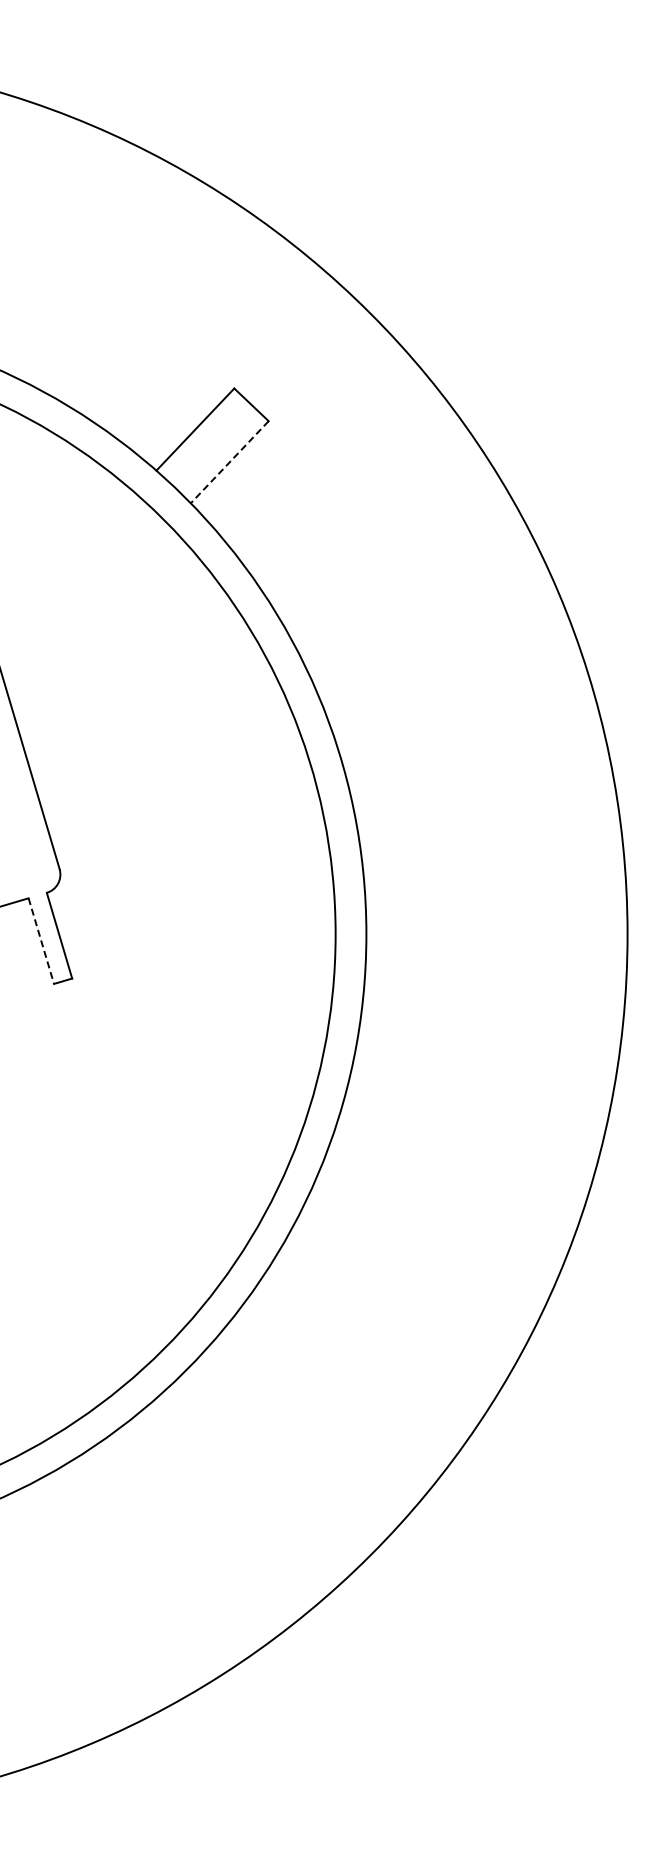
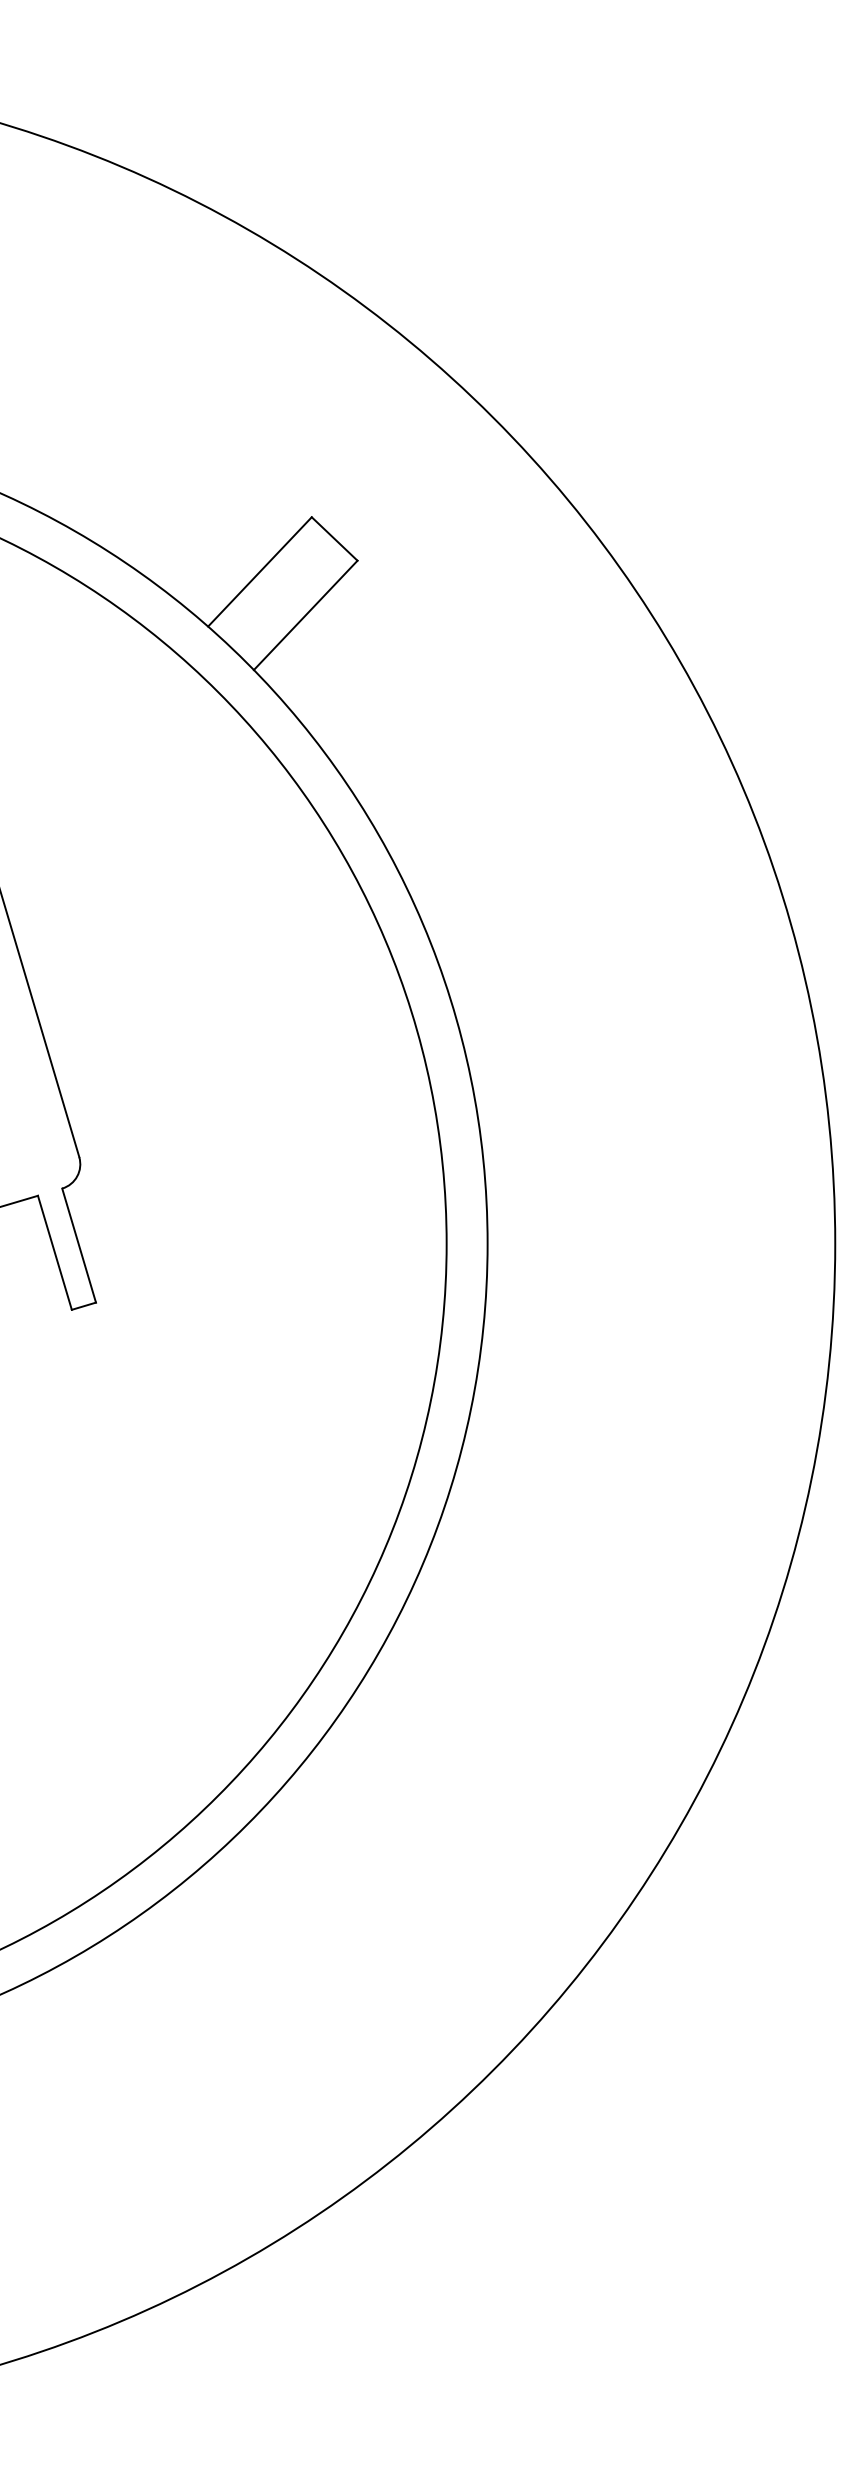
line: (229, 462) -> (305, 615), dashed -> solid
line: (41, 941) -> (55, 1253), dashed -> solid

